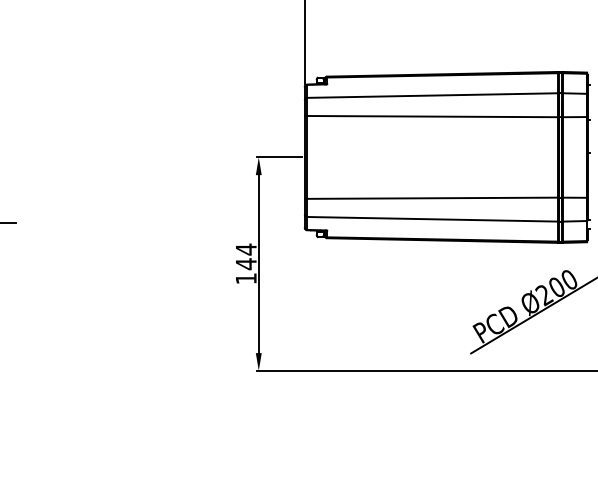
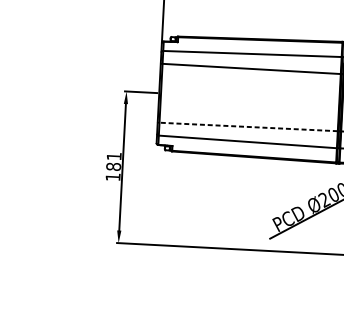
line: (432, 198) -> (248, 127), solid -> dashed
text: (245, 256) -> (113, 161), 144 -> 181

